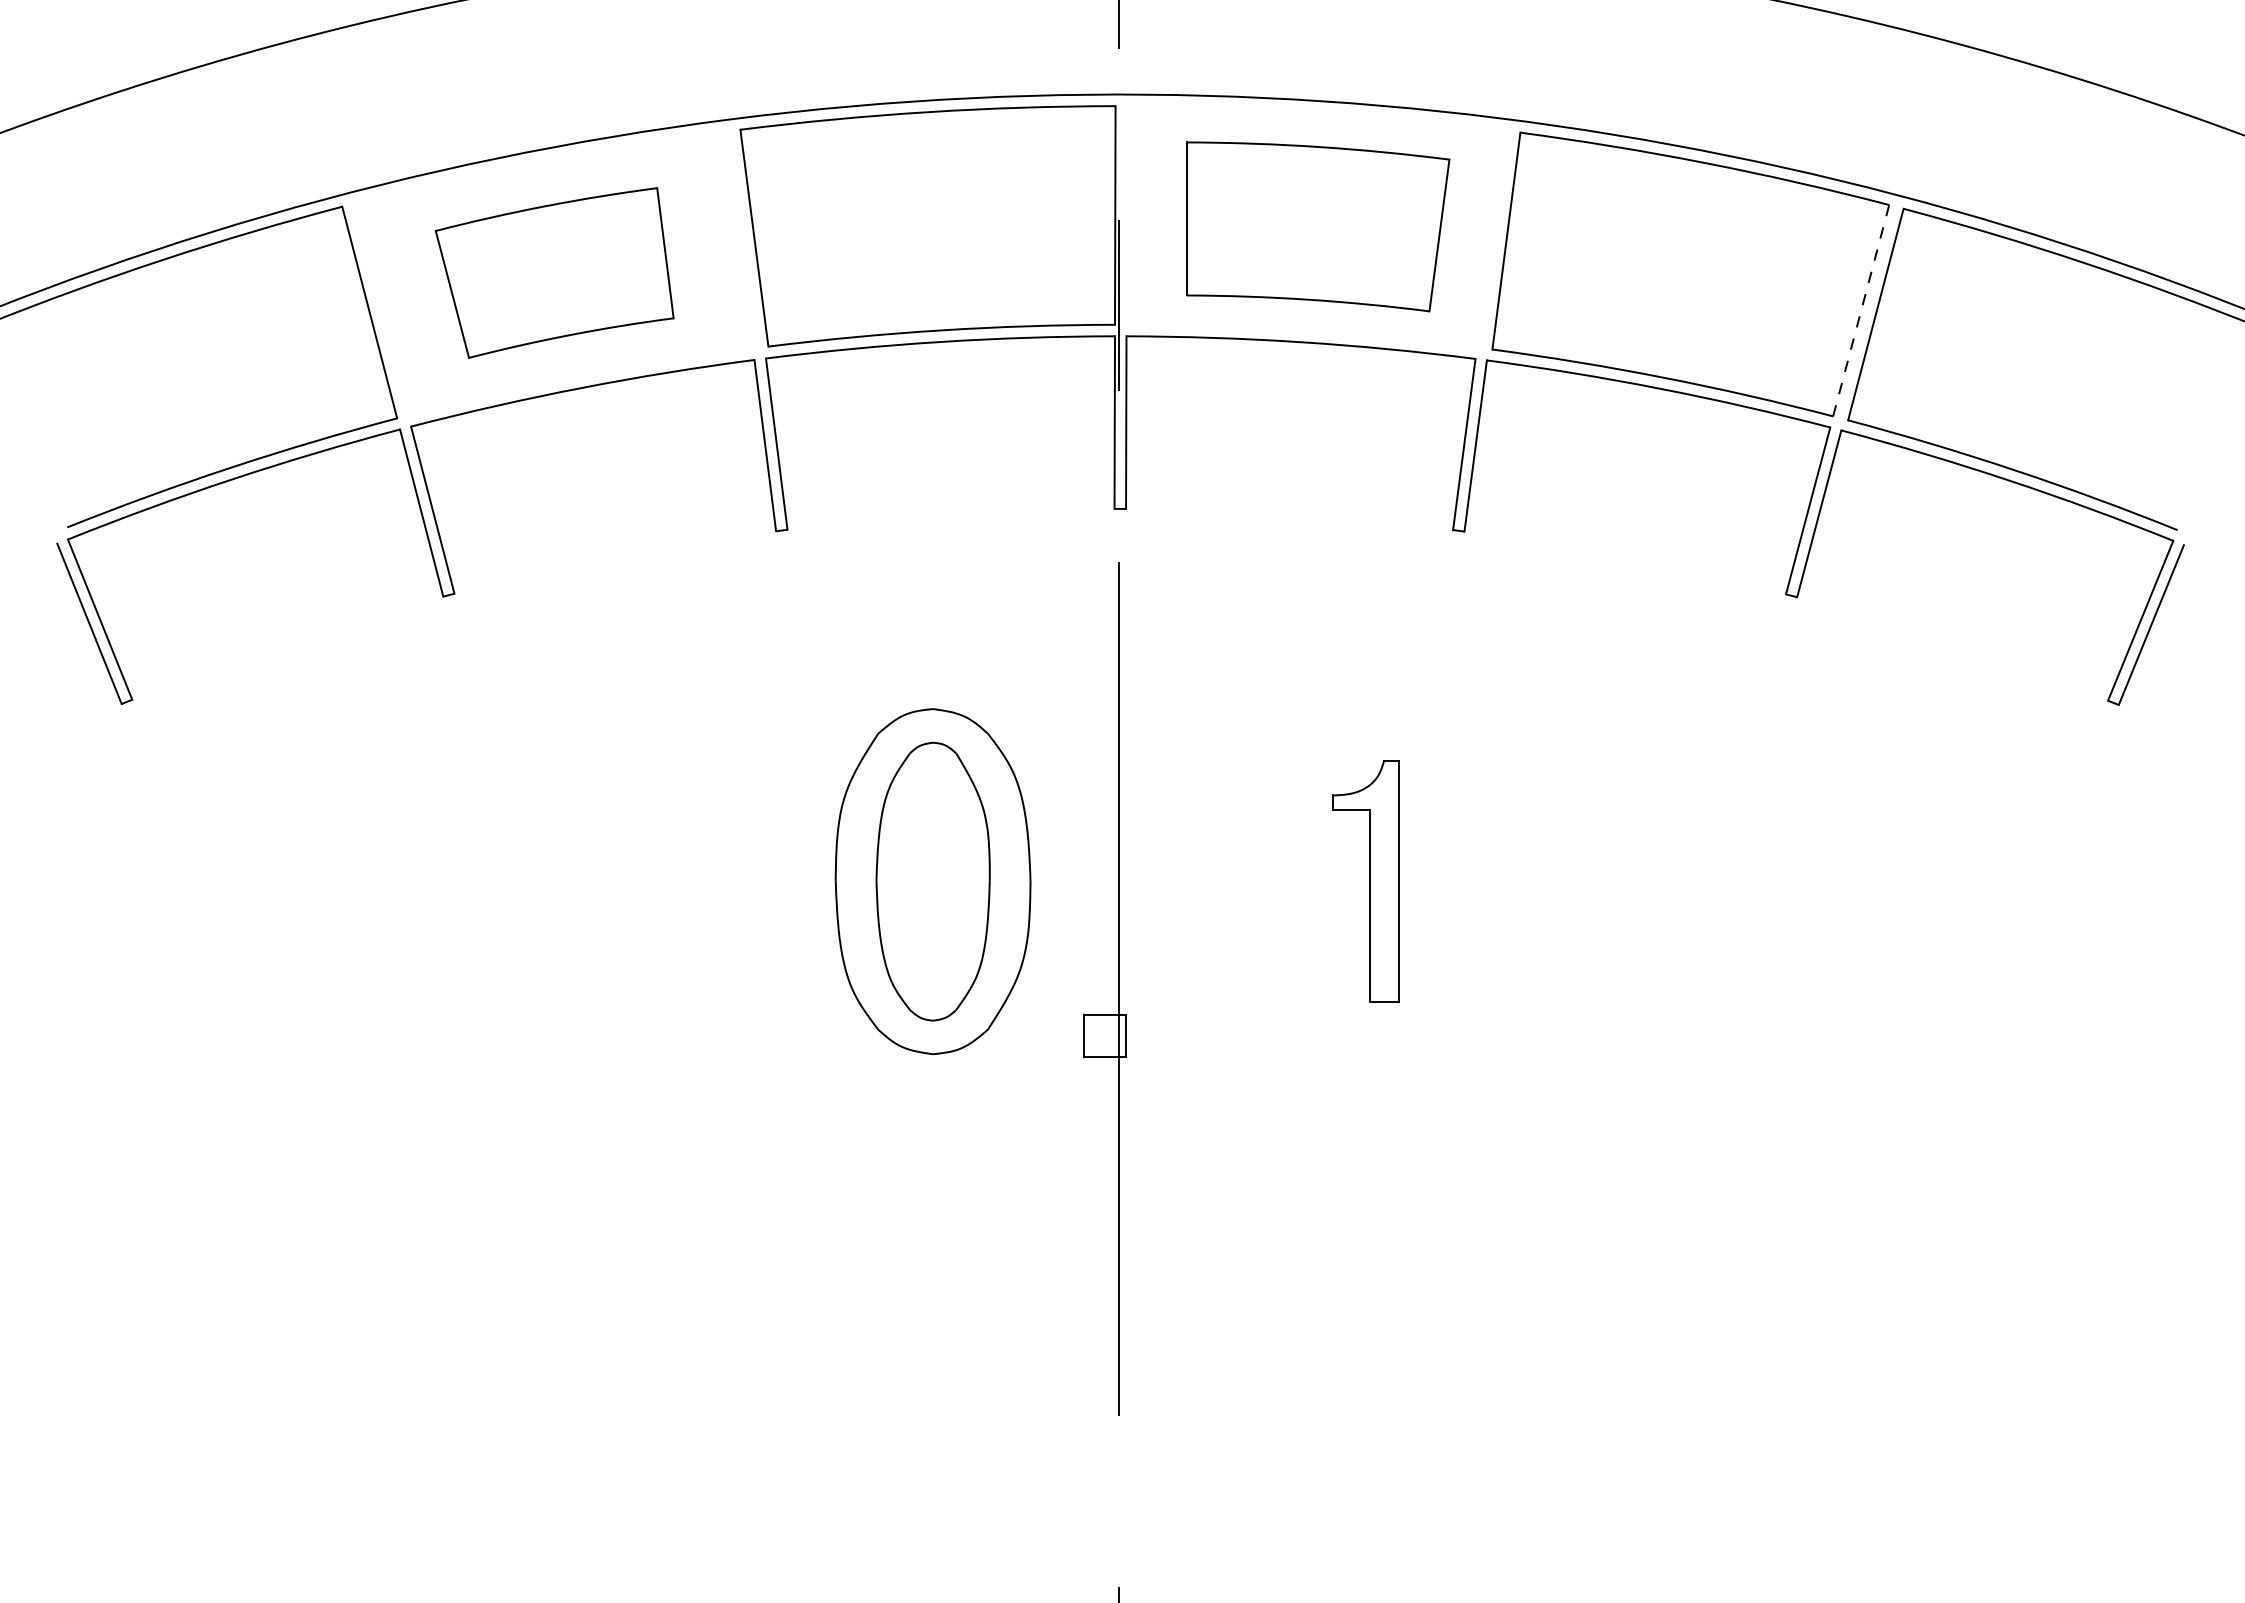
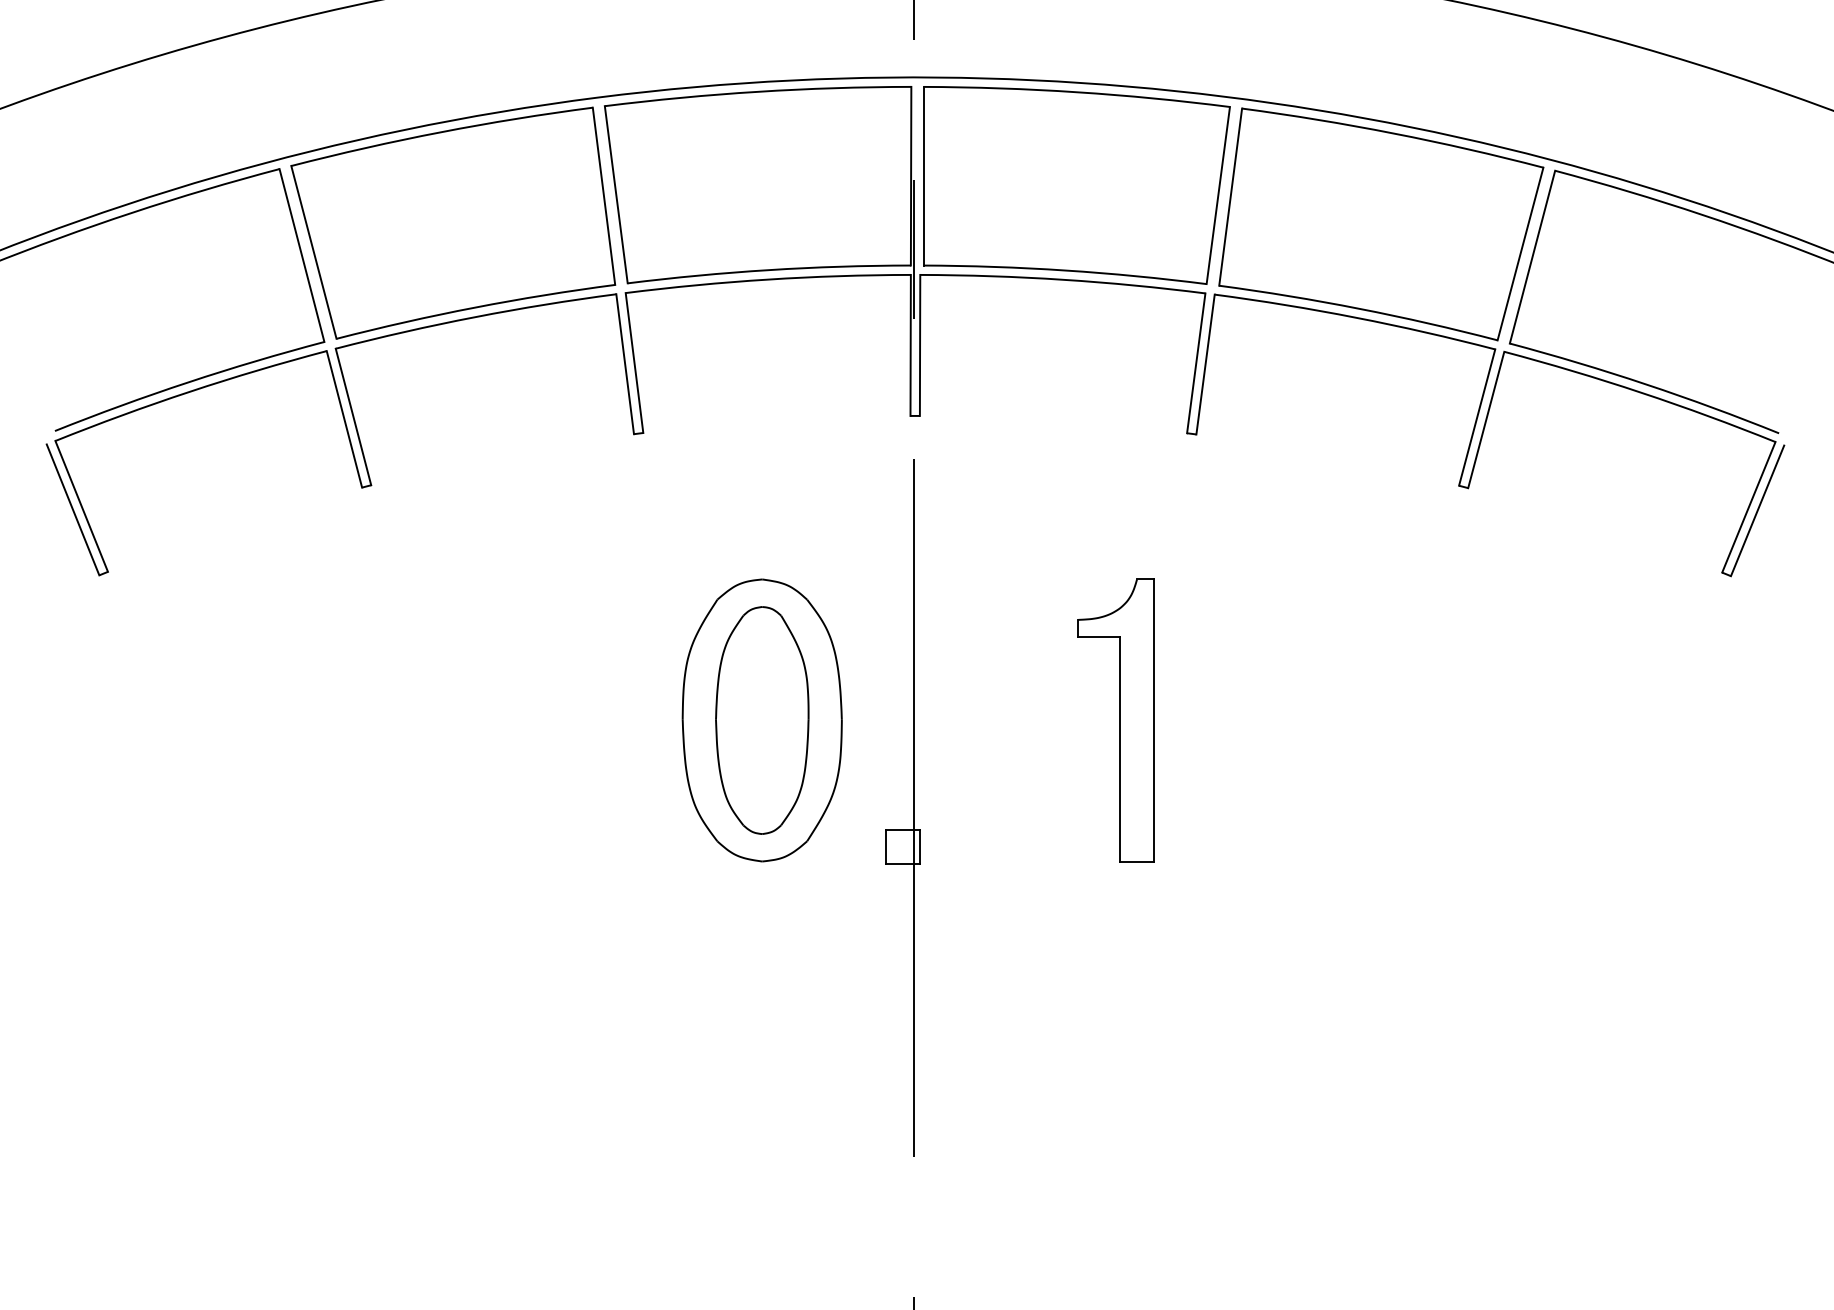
part: (1318, 226) -> (1077, 185), size x1.43
part: (554, 272) -> (452, 222), size x1.67
line: (1861, 310) -> (1520, 253), dashed -> solid
part: (1365, 881) -> (1115, 720), size x1.43

